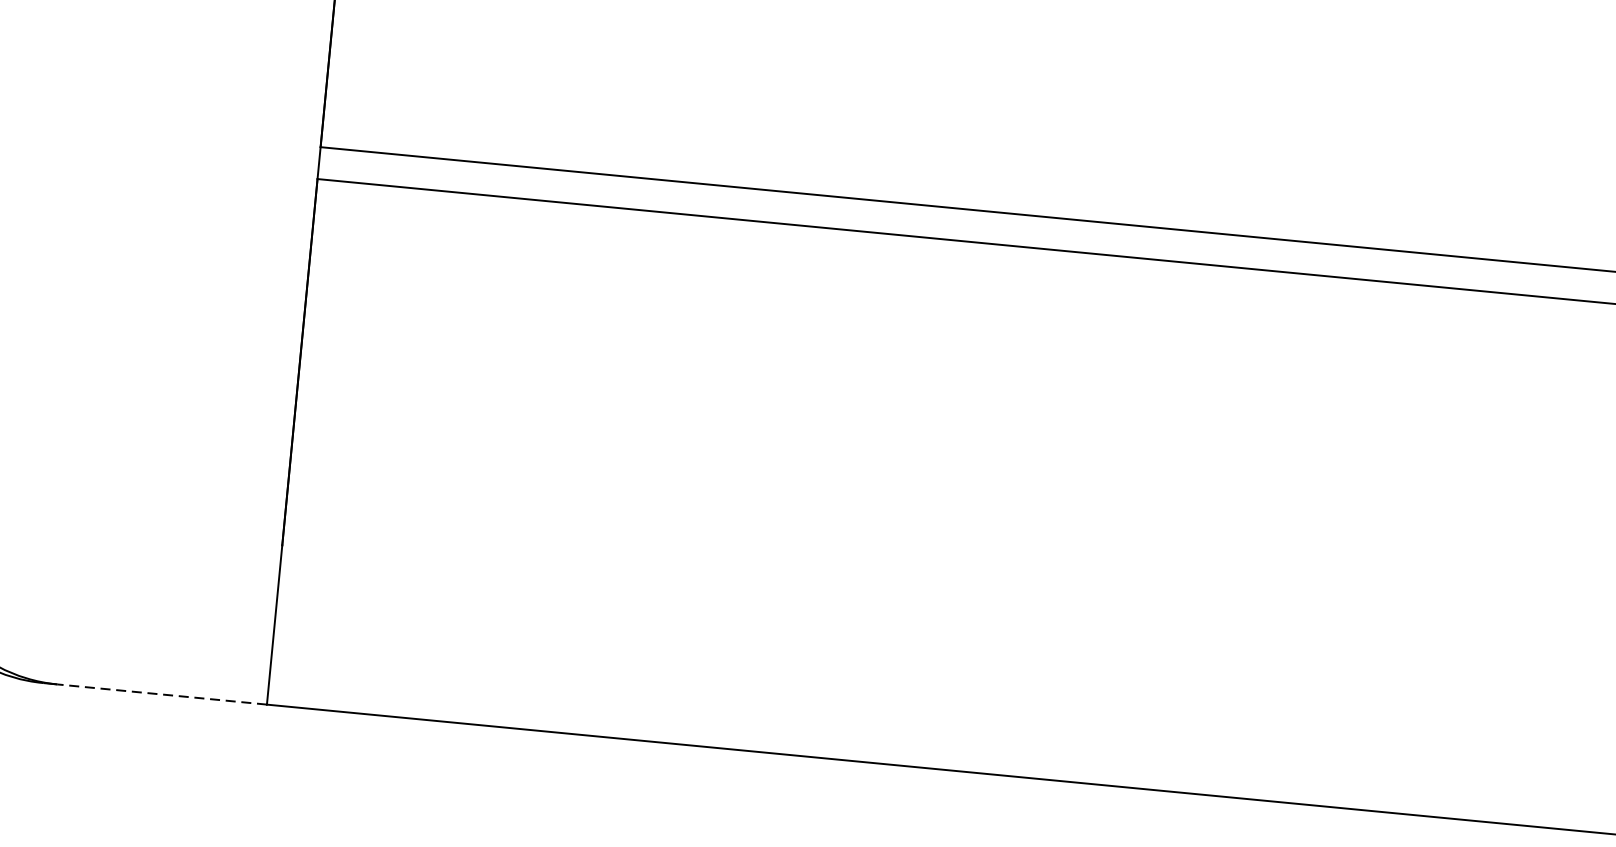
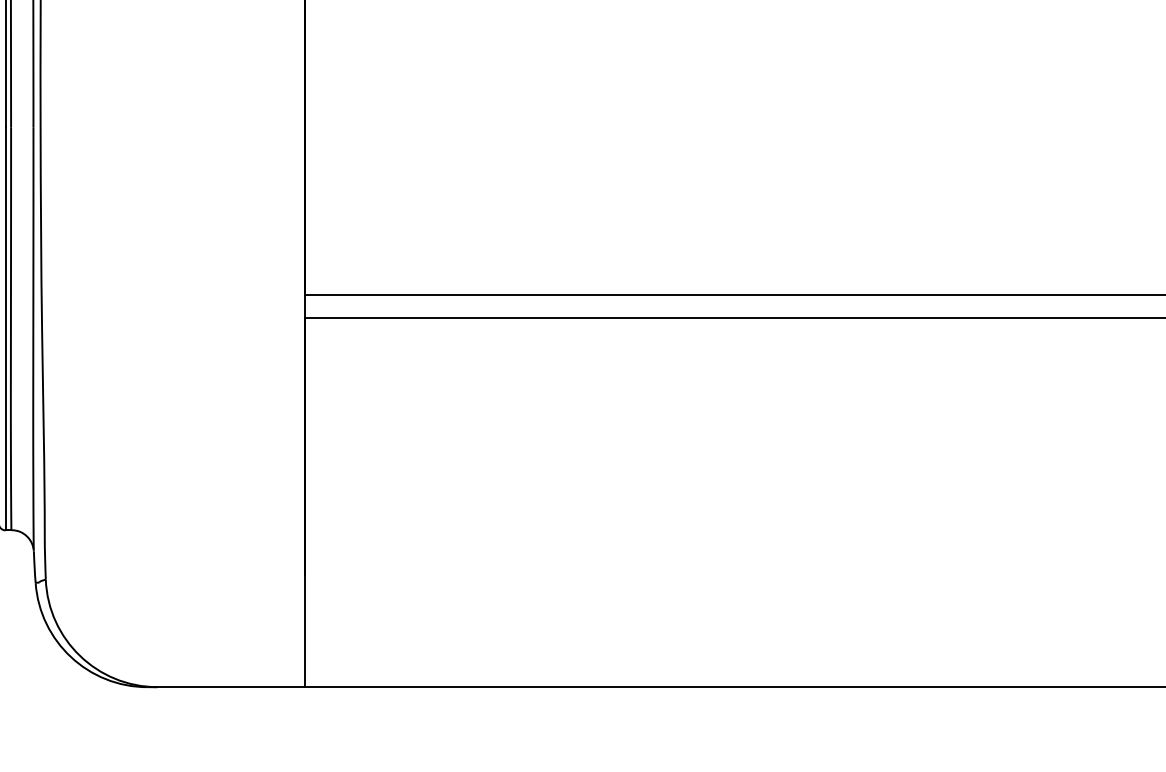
line: (162, 695) -> (231, 687), dashed -> solid

